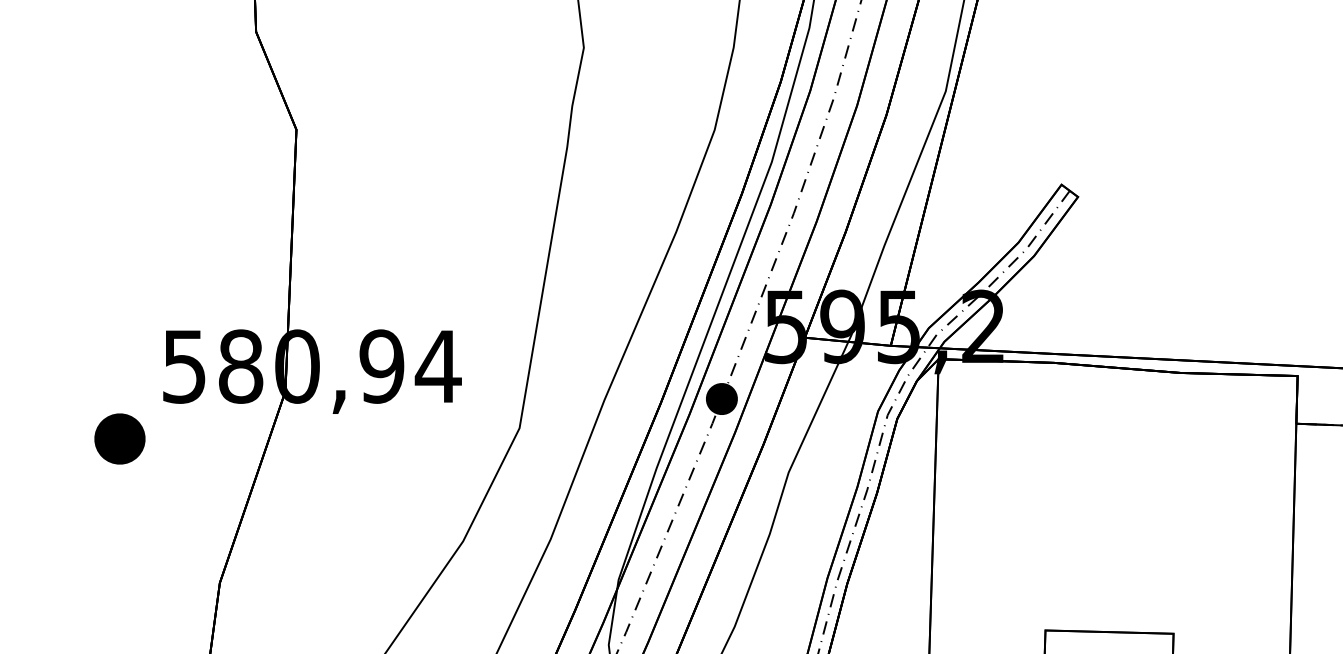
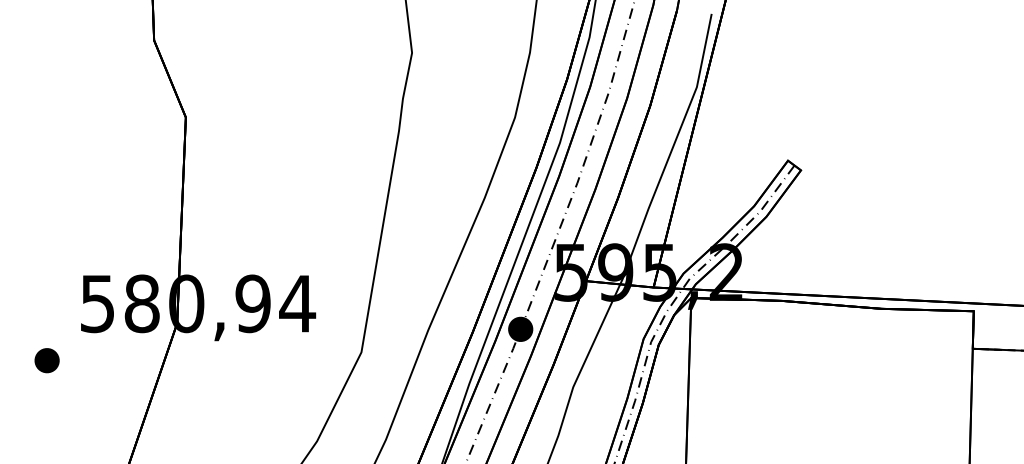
part: (120, 438) -> (47, 360), size x0.62

